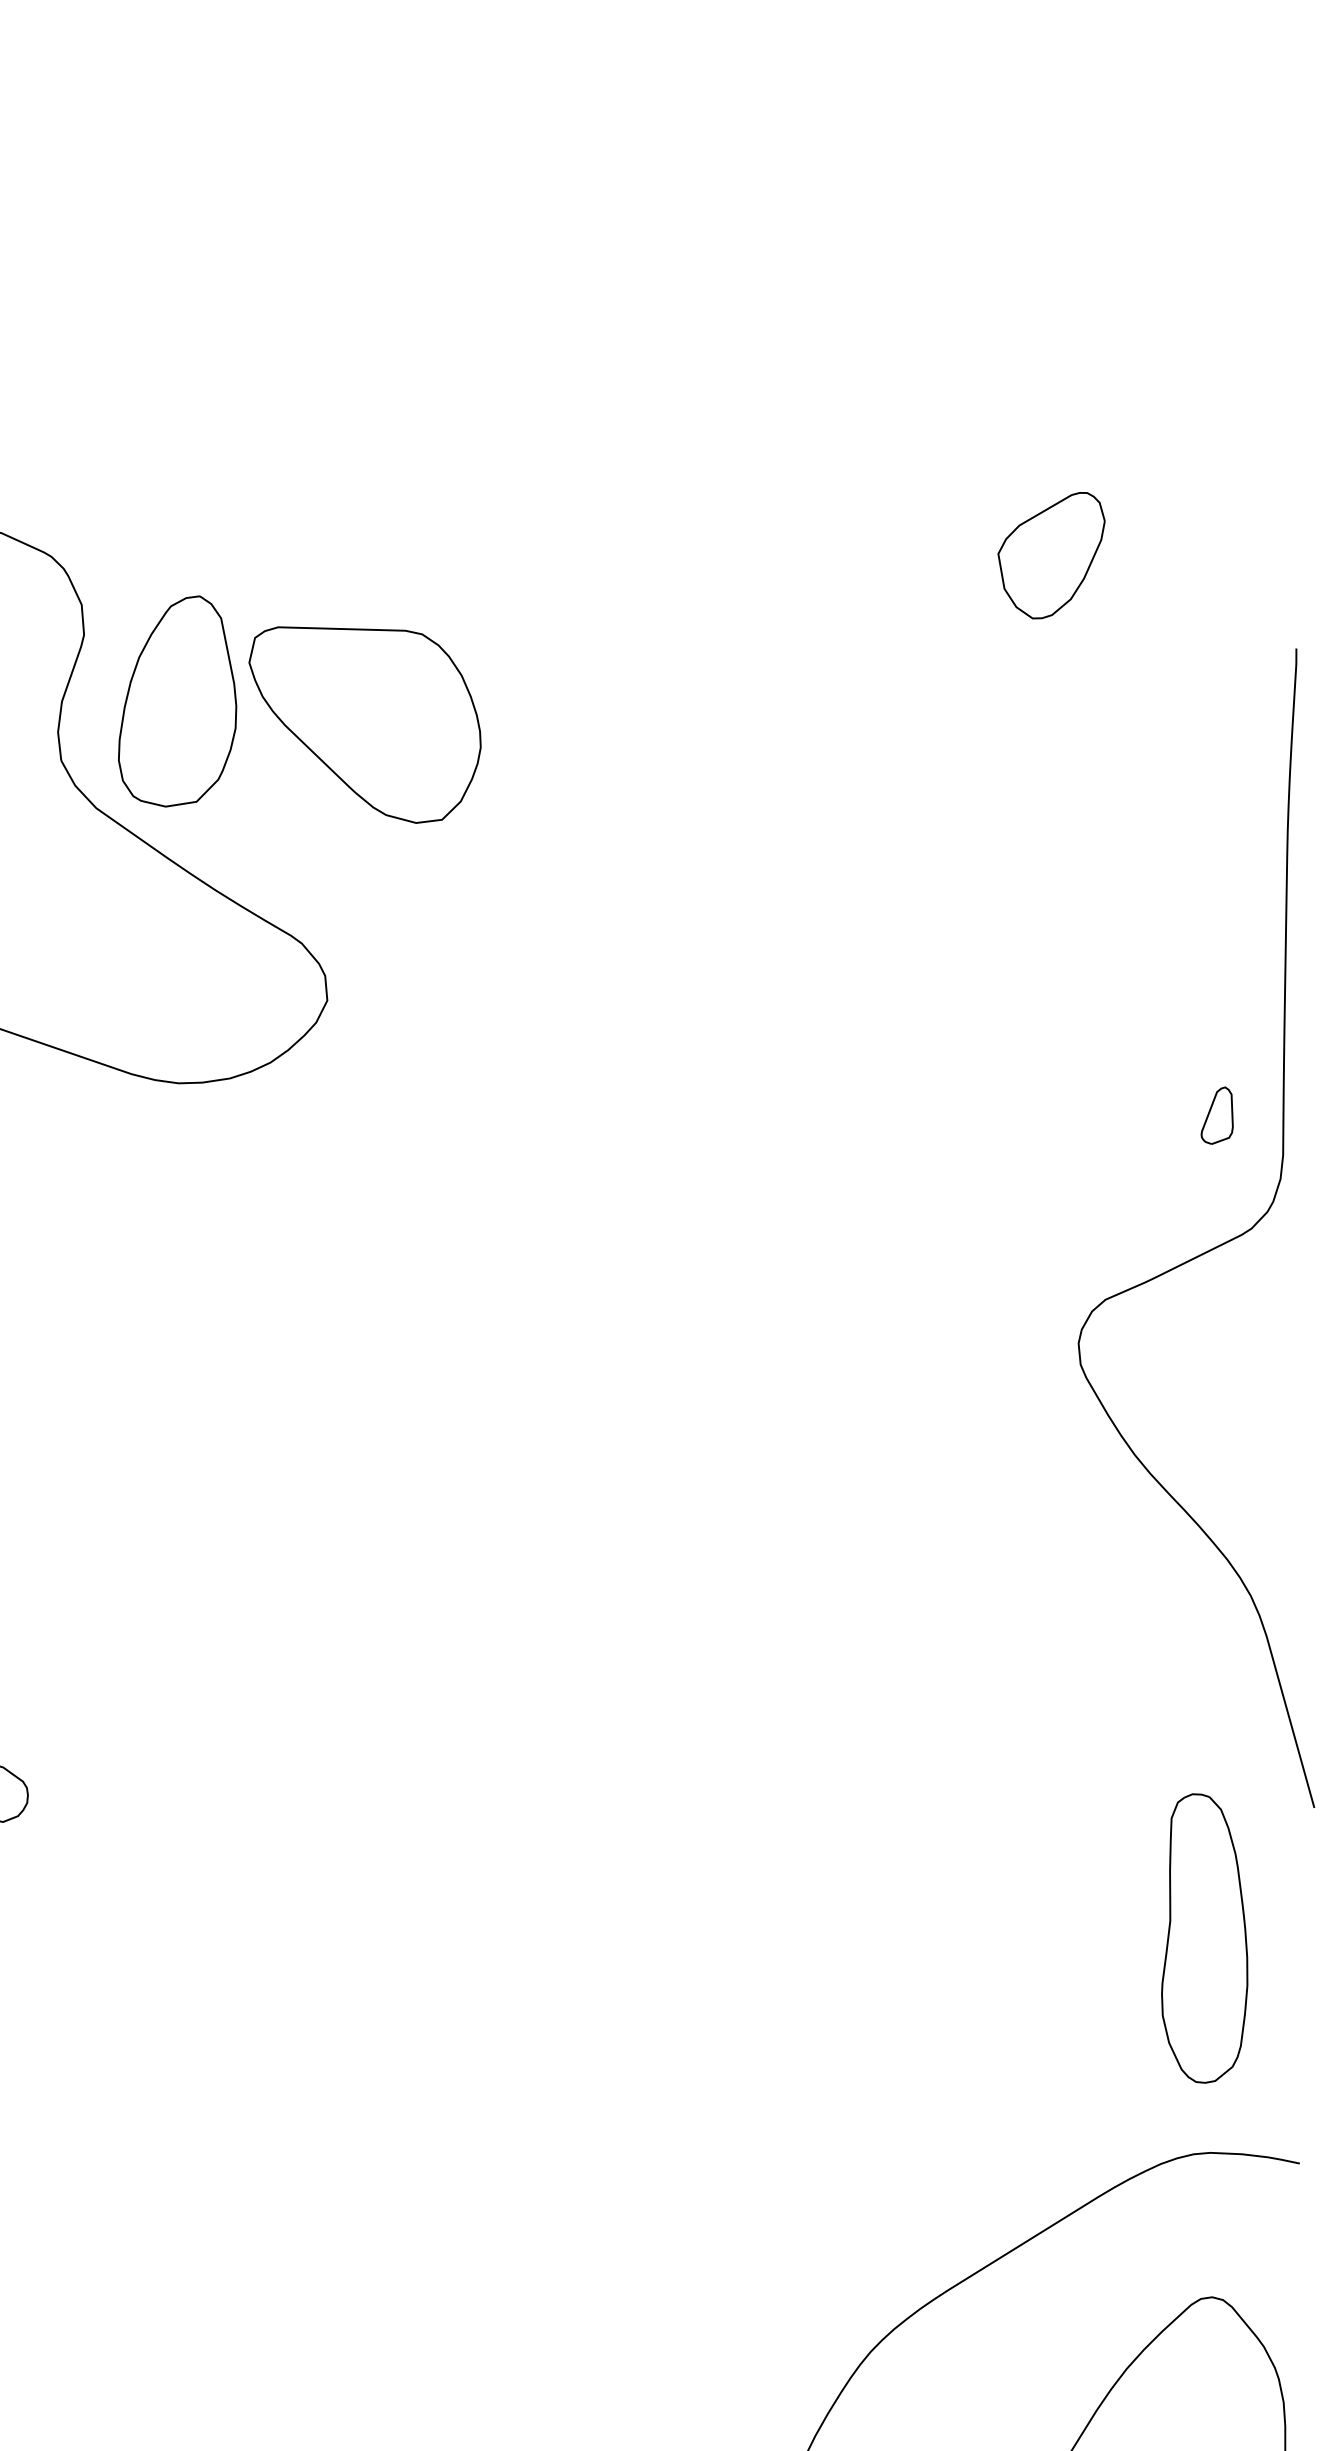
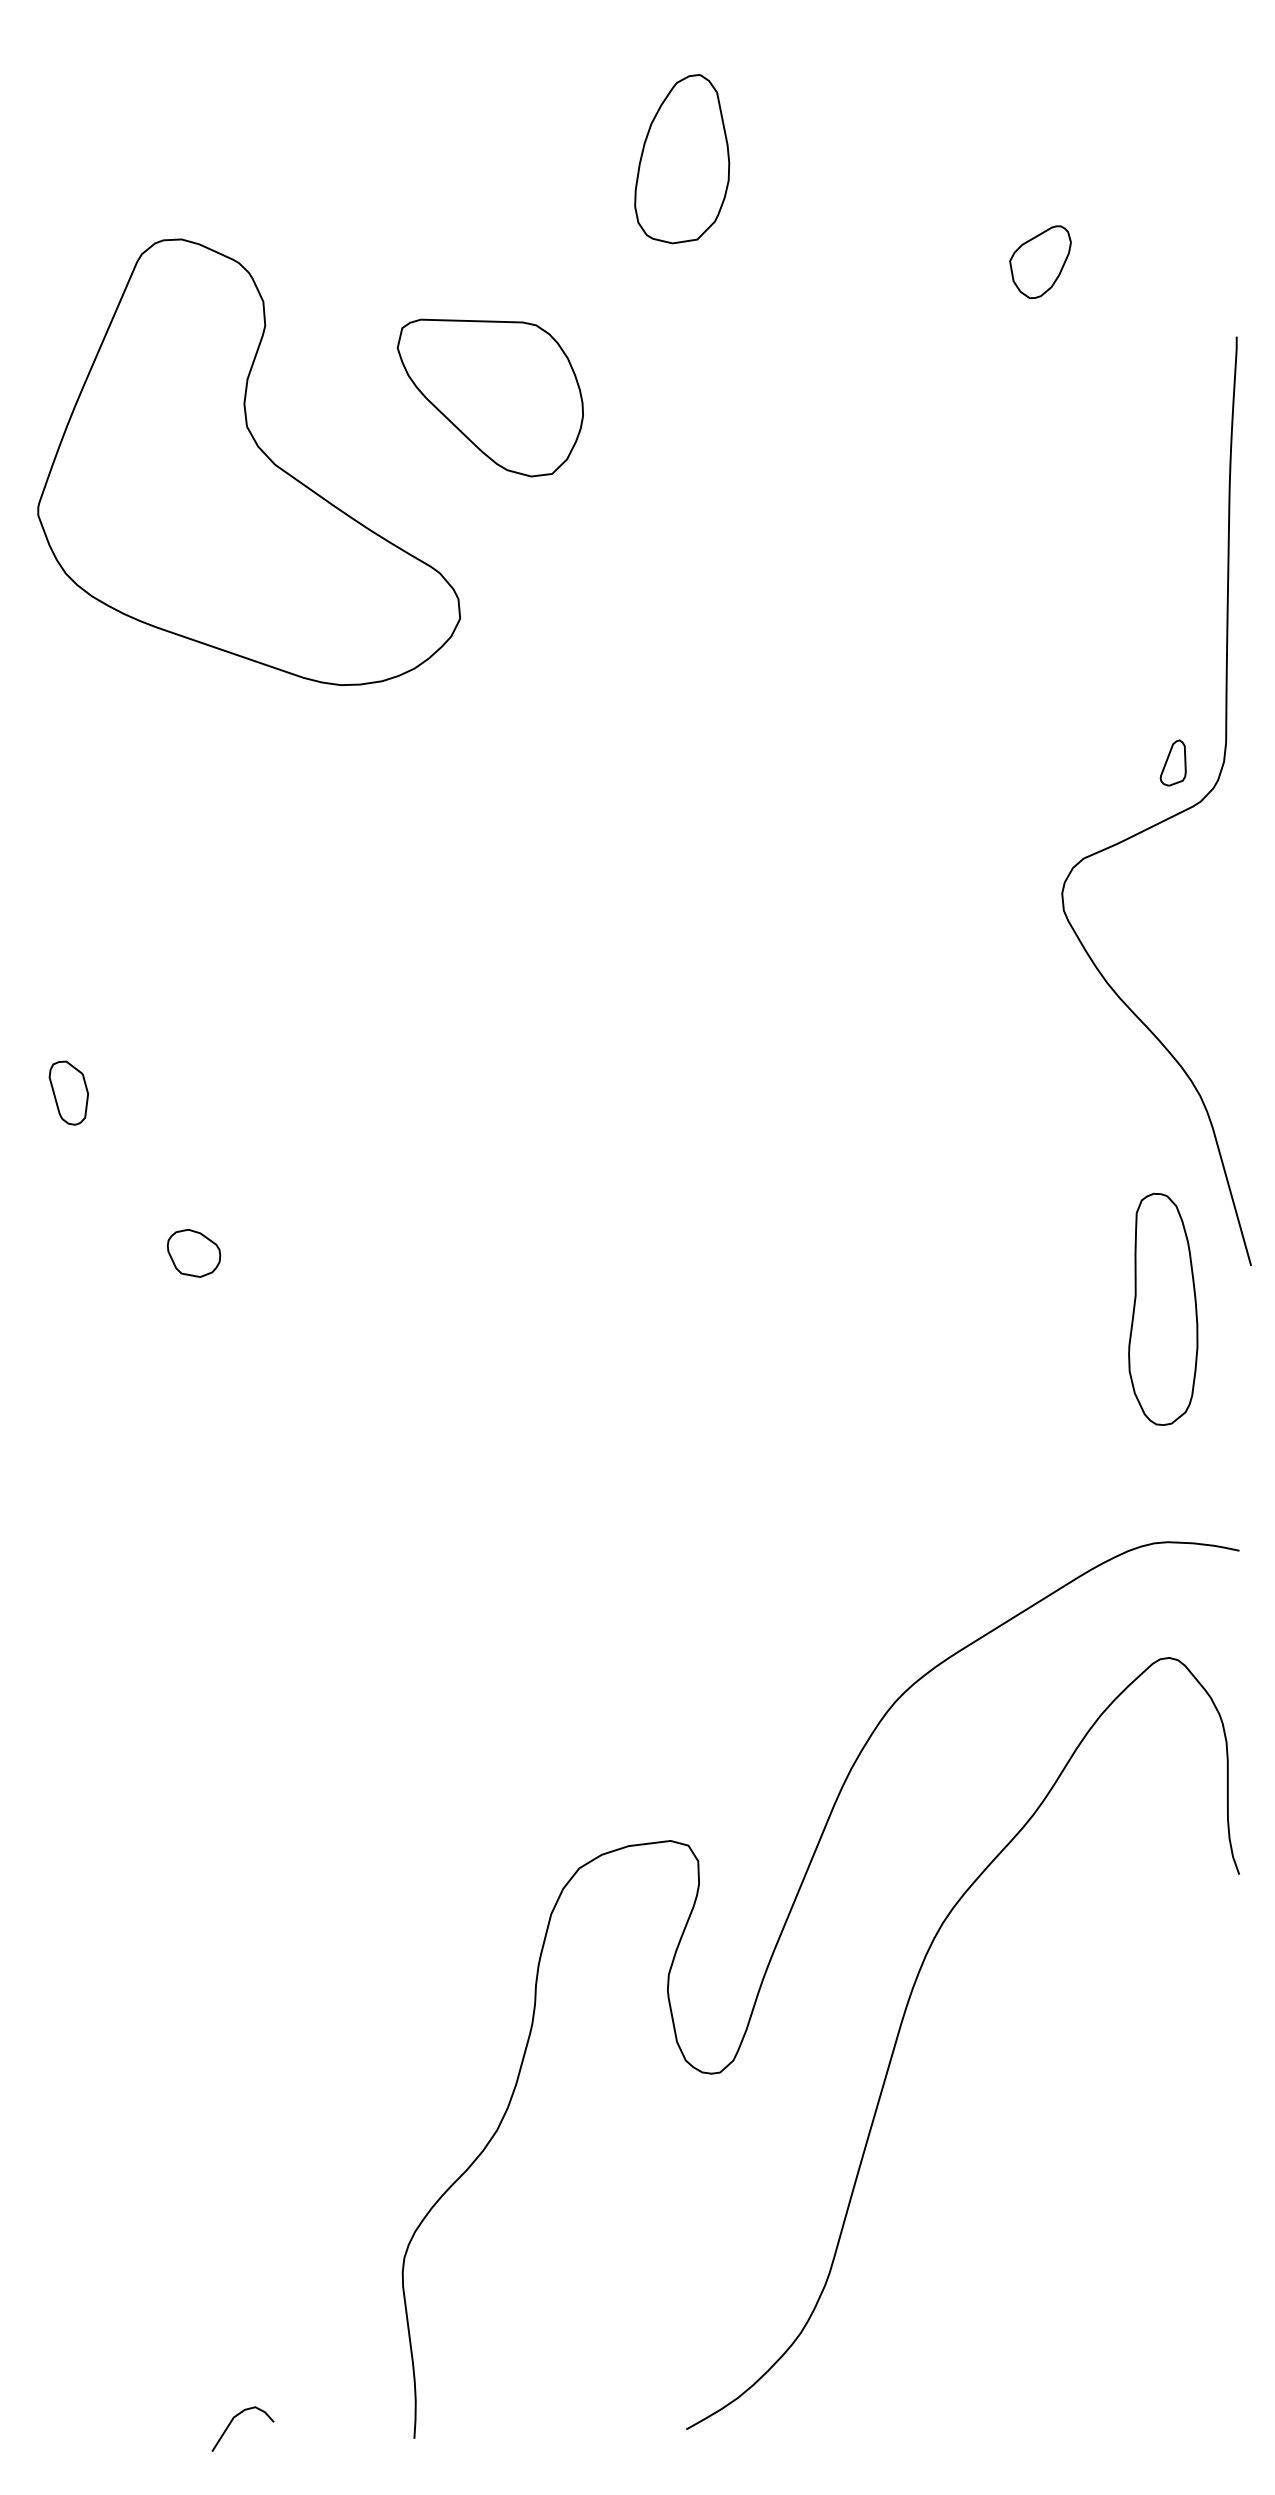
part: (1051, 554) -> (1040, 261), size x0.71
part: (177, 701) -> (682, 159), moved
part: (1216, 1114) -> (1172, 762), moved
part: (1205, 1938) -> (1163, 1309), moved

